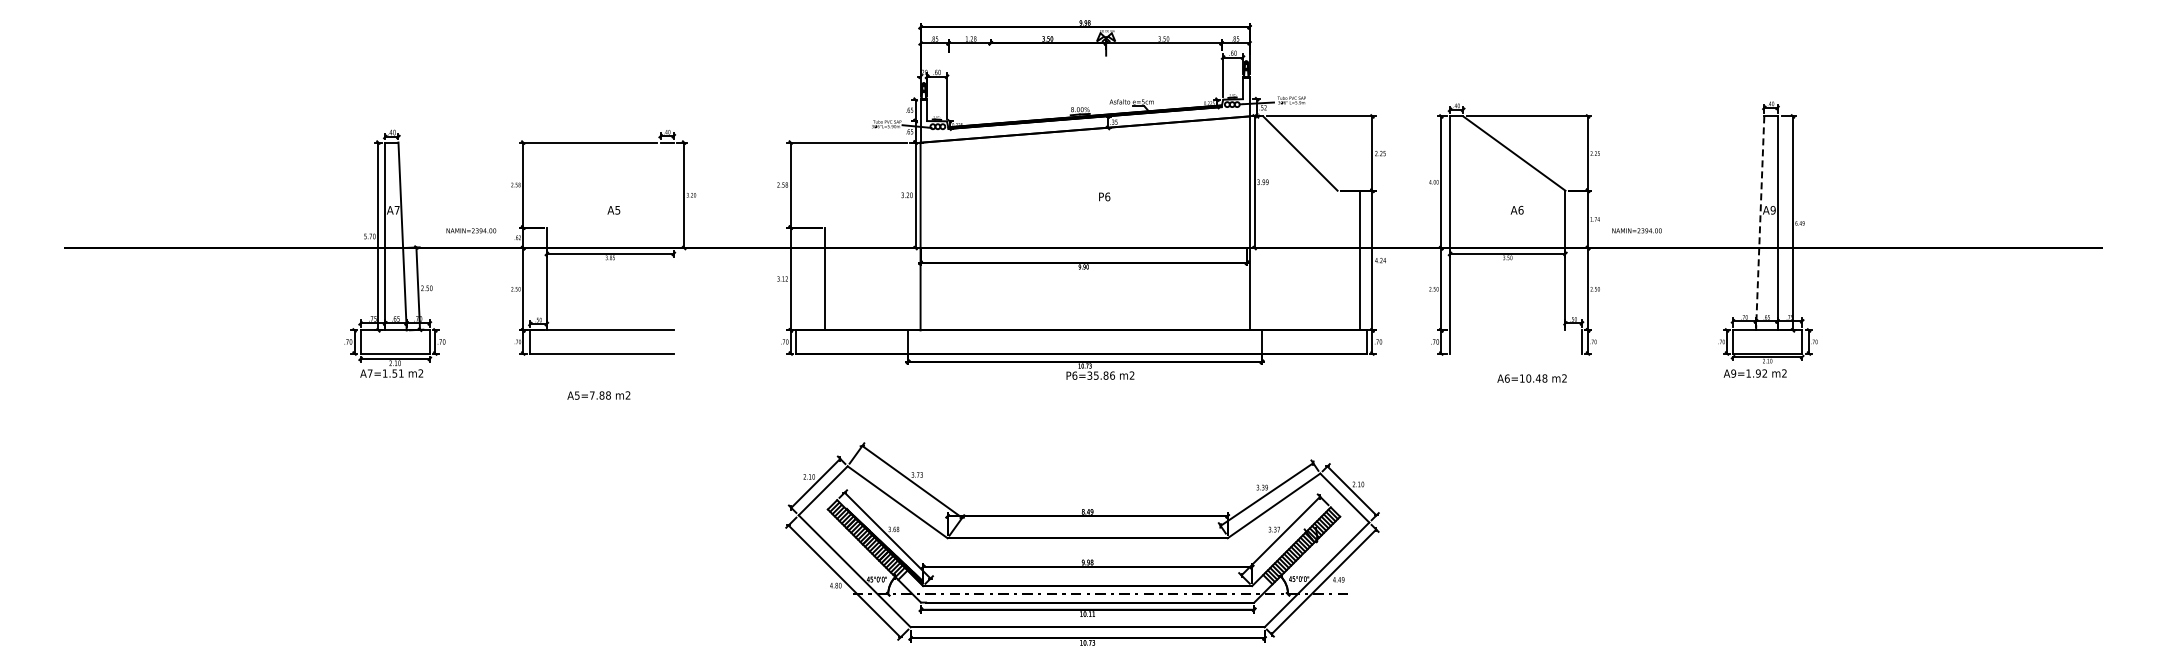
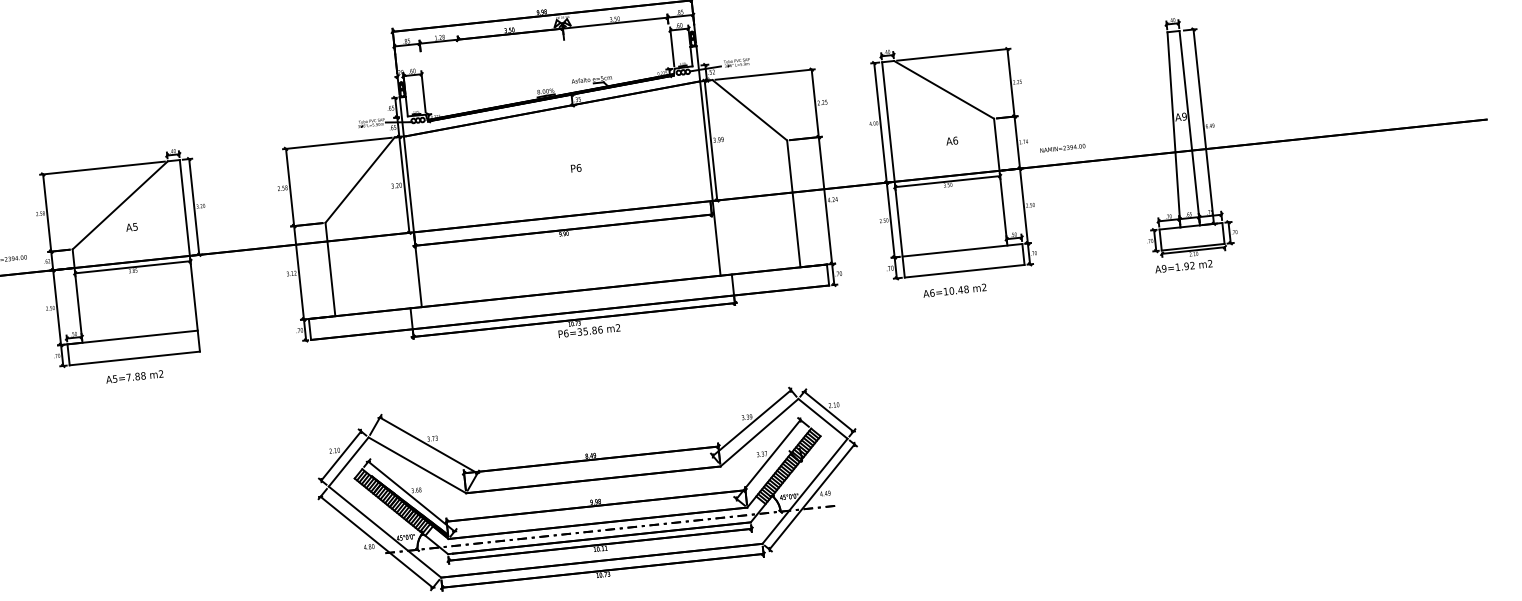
line: (603, 184) -> (119, 204), added
line: (867, 184) -> (359, 179), added
line: (1760, 223) -> (1174, 129), dashed -> solid
line: (673, 247) -> (189, 255), added
line: (1359, 260) -> (793, 203), moved
line: (1515, 330) -> (962, 250), added
line: (1515, 353) -> (964, 271), added
text: (1531, 378) -> (954, 290), moved
text: (598, 395) -> (134, 376), moved

